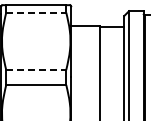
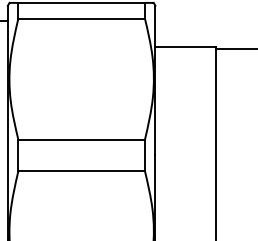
line: (36, 12) -> (82, 18), dashed -> solid
line: (36, 70) -> (82, 140), dashed -> solid

